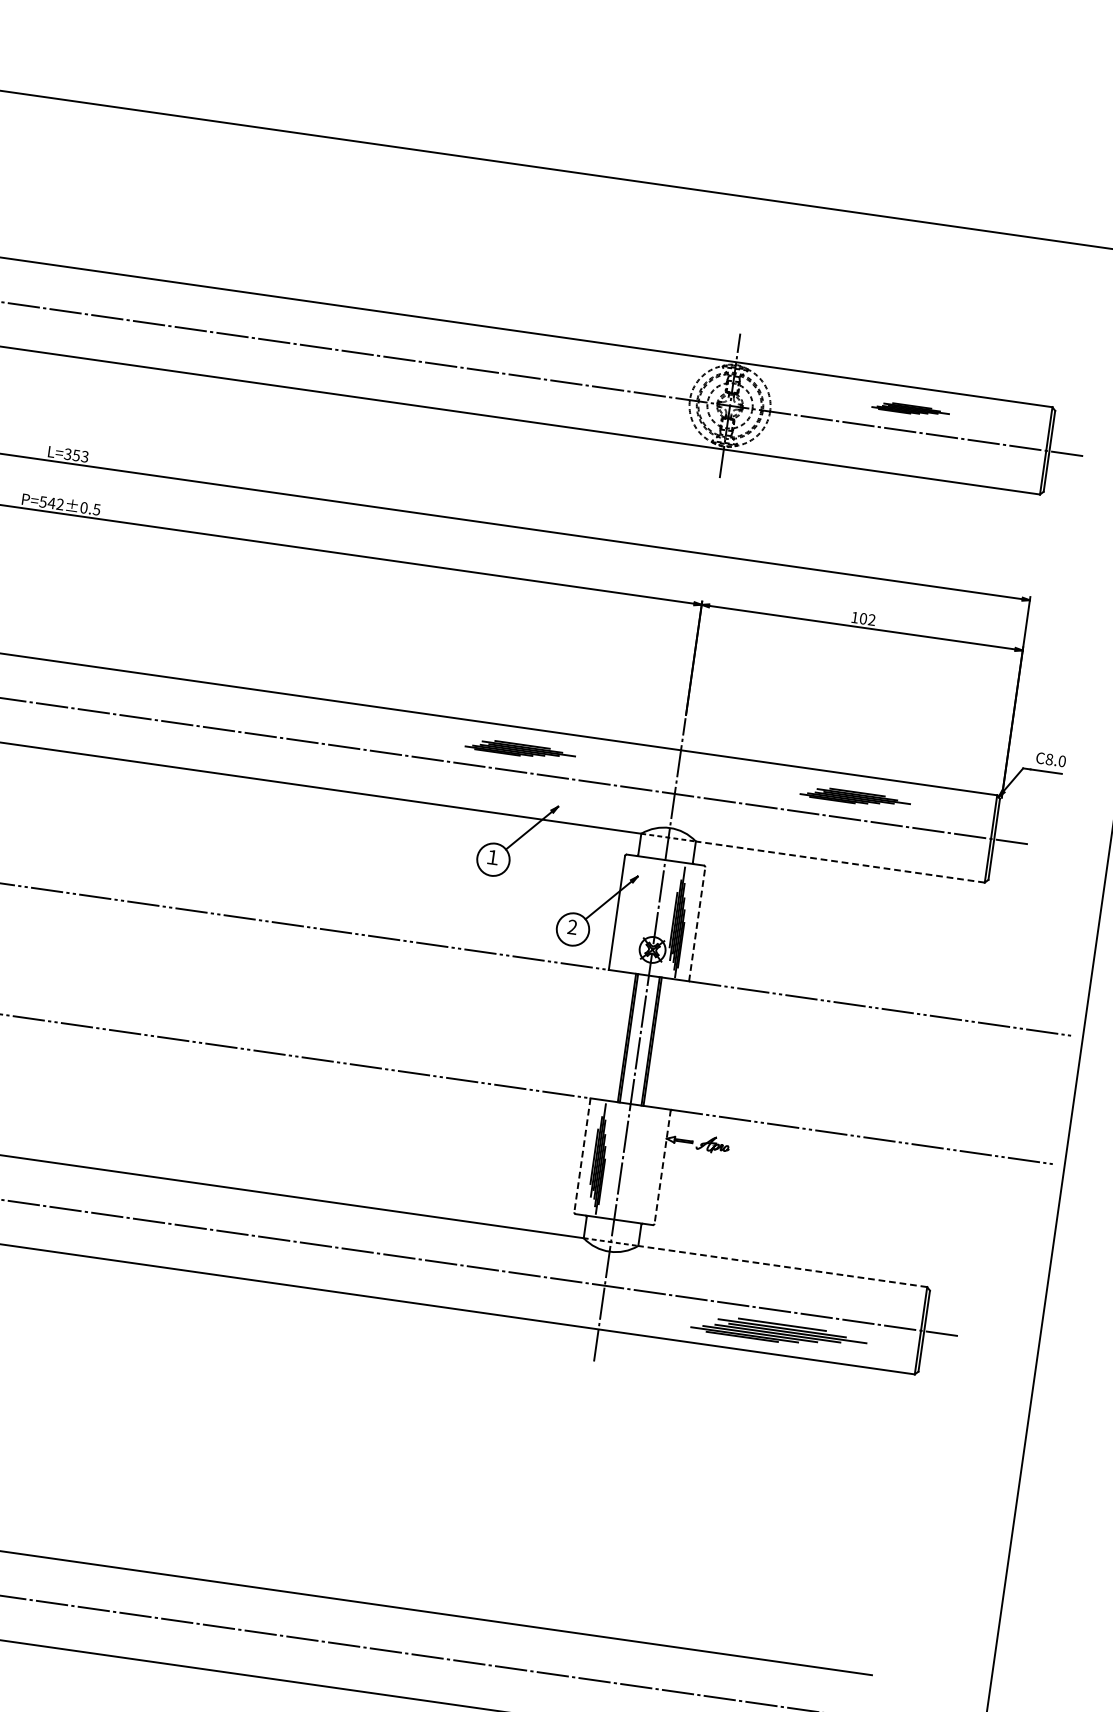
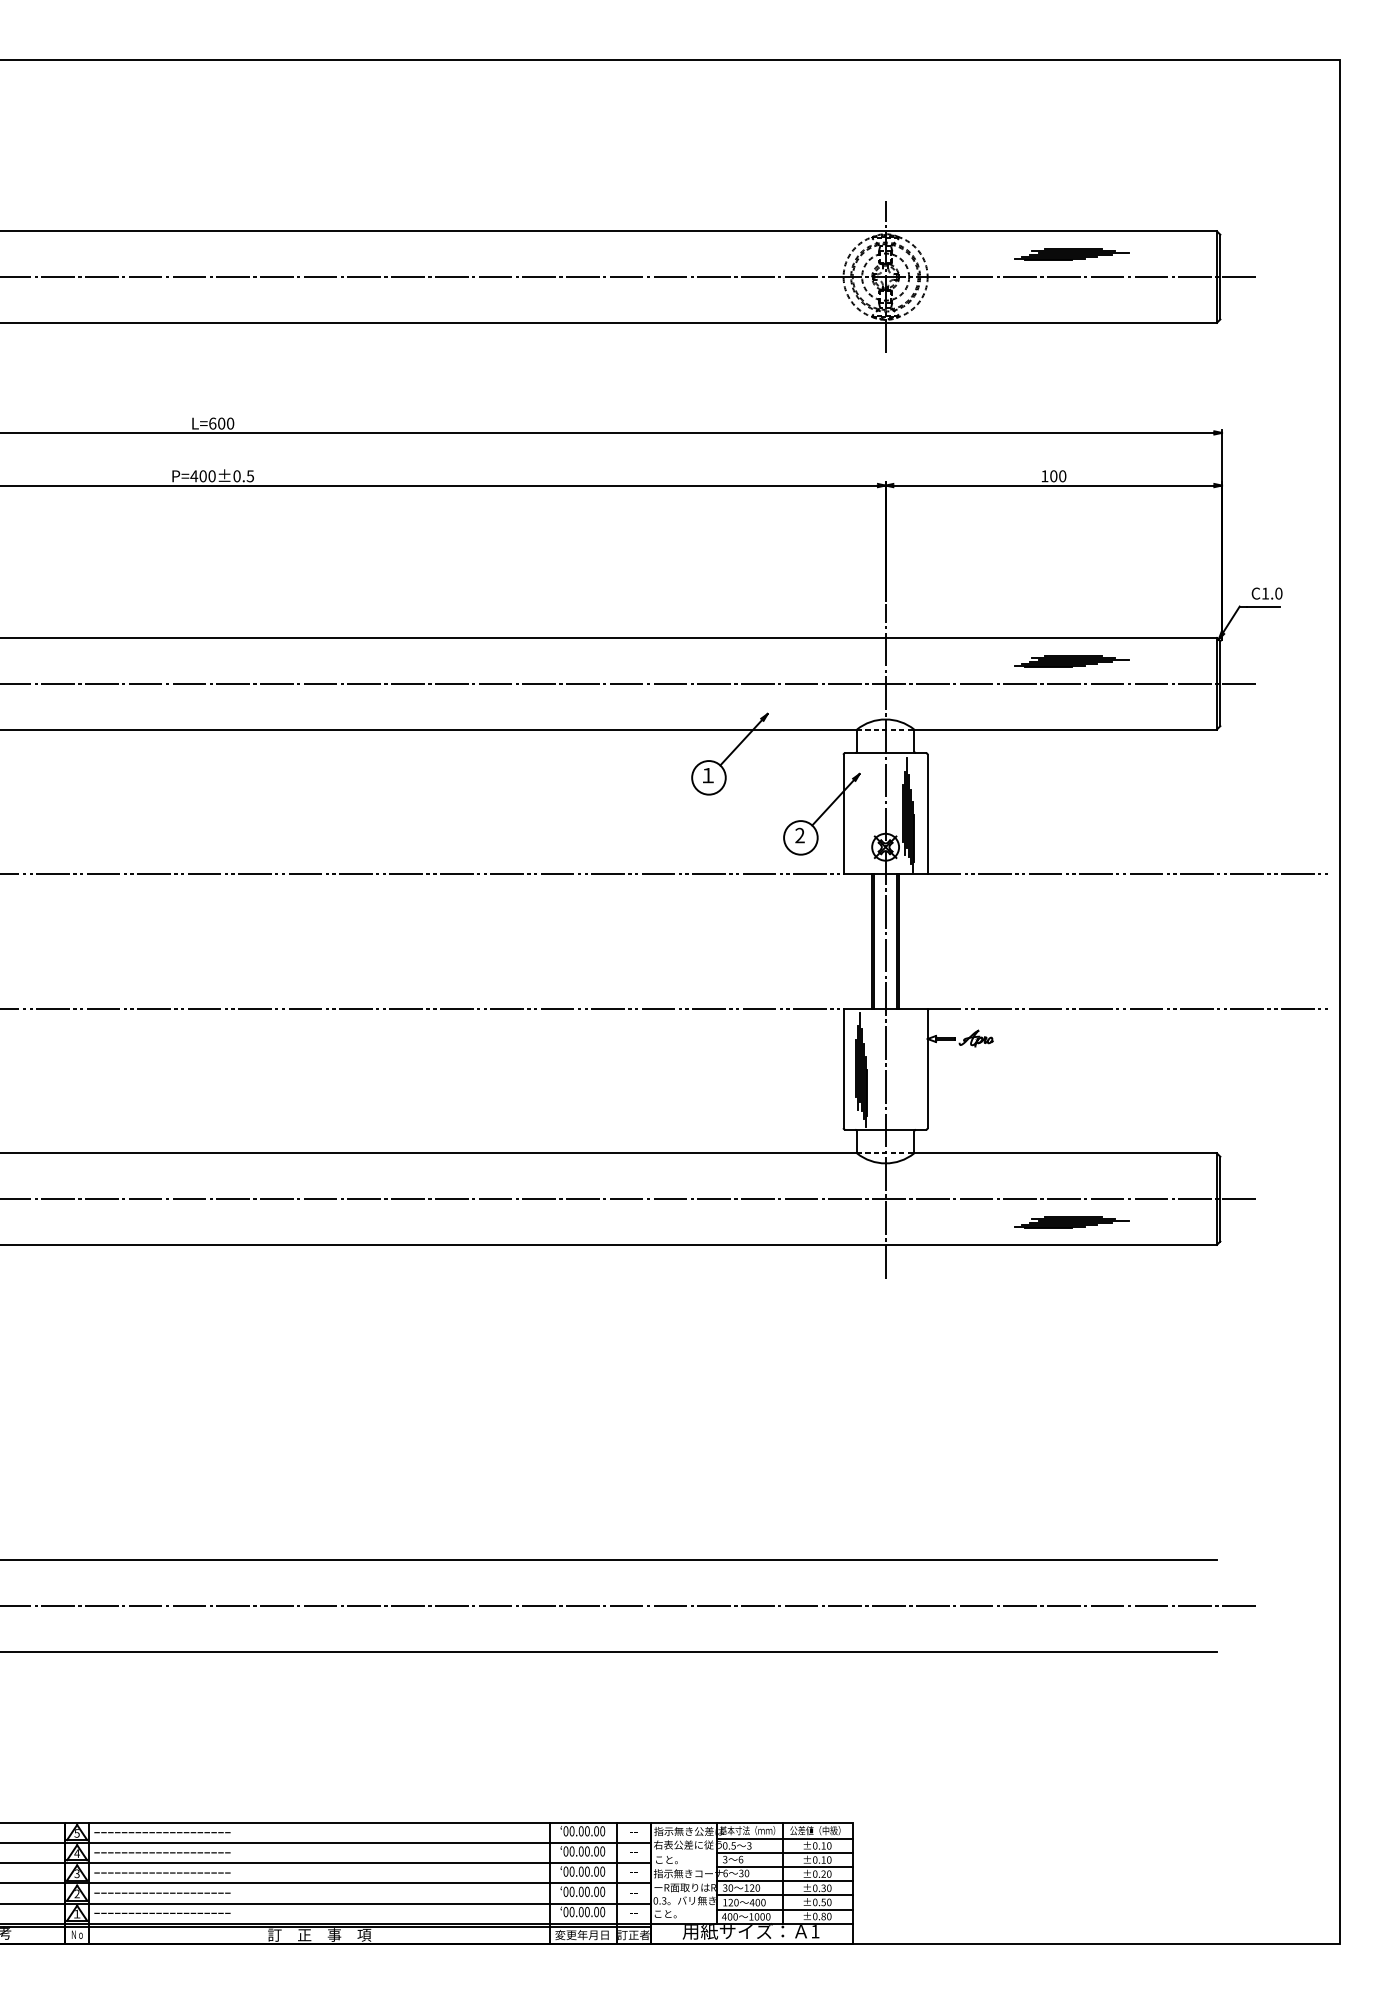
part: (910, 409) -> (1071, 254), size x1.43
text: (76, 455) -> (221, 423), L=353 -> L=600
text: (51, 503) -> (202, 476), P=542±0.5 -> P=400±0.5
text: (871, 620) -> (1062, 476), 102 -> 100
part: (520, 750) -> (720, 661), removed
text: (1049, 759) -> (1265, 593), C8.0 -> C1.0
line: (840, 862) -> (1065, 729), dashed -> solid
line: (697, 924) -> (927, 814), dashed -> solid
line: (582, 1155) -> (843, 1068), dashed -> solid
line: (662, 1166) -> (927, 1068), dashed -> solid
line: (782, 1266) -> (1065, 1153), dashed -> solid
part: (779, 1333) -> (1071, 1222), size x0.62

